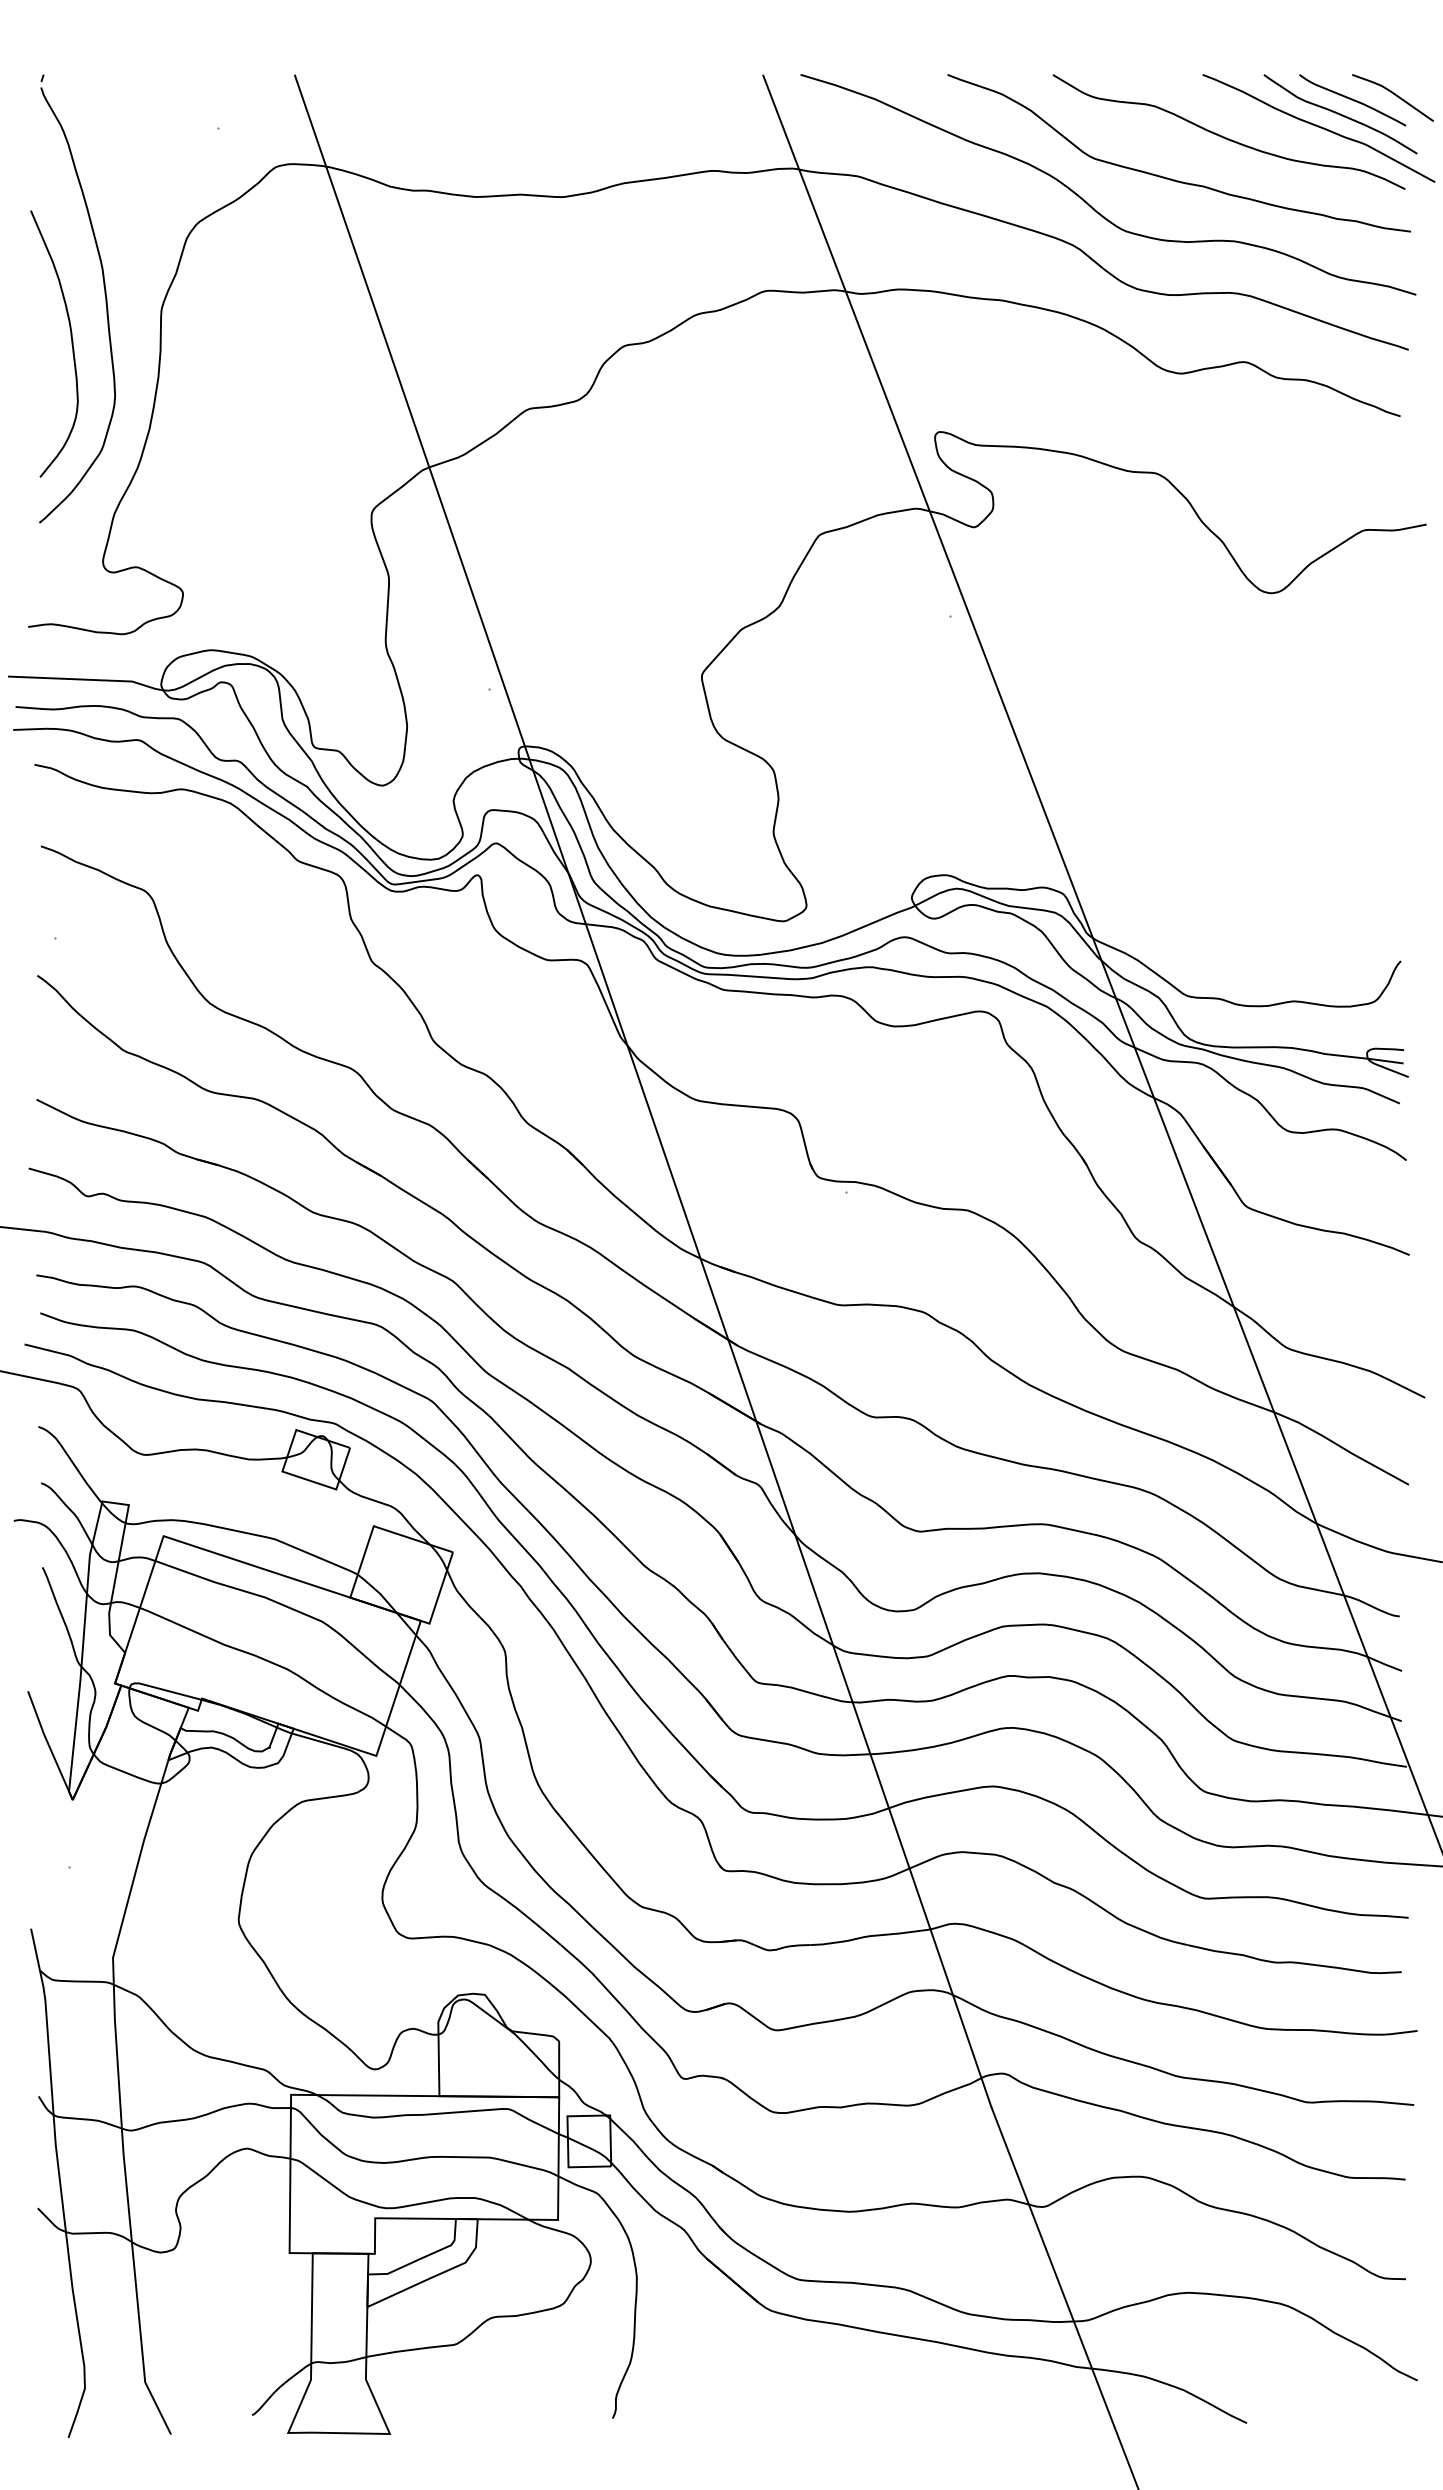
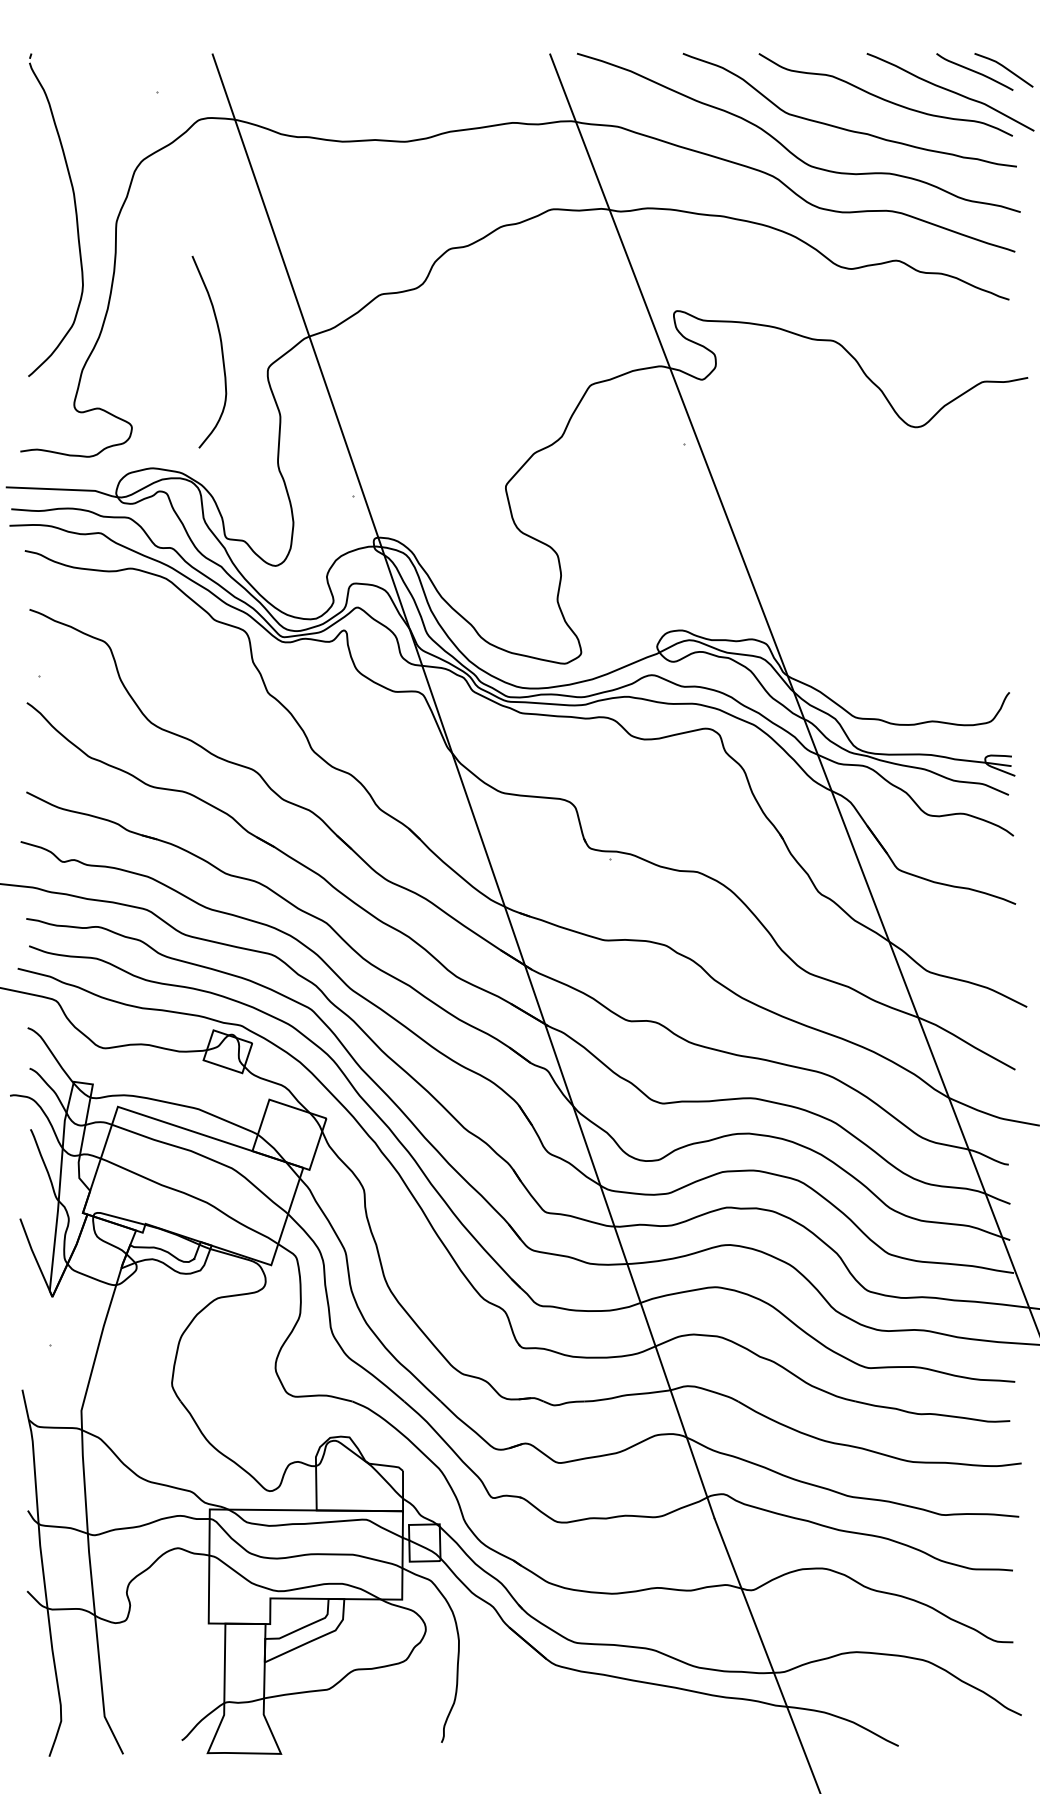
curve: (1340, 114) -> (966, 82), removed
curve: (71, 343) -> (221, 351), moved

